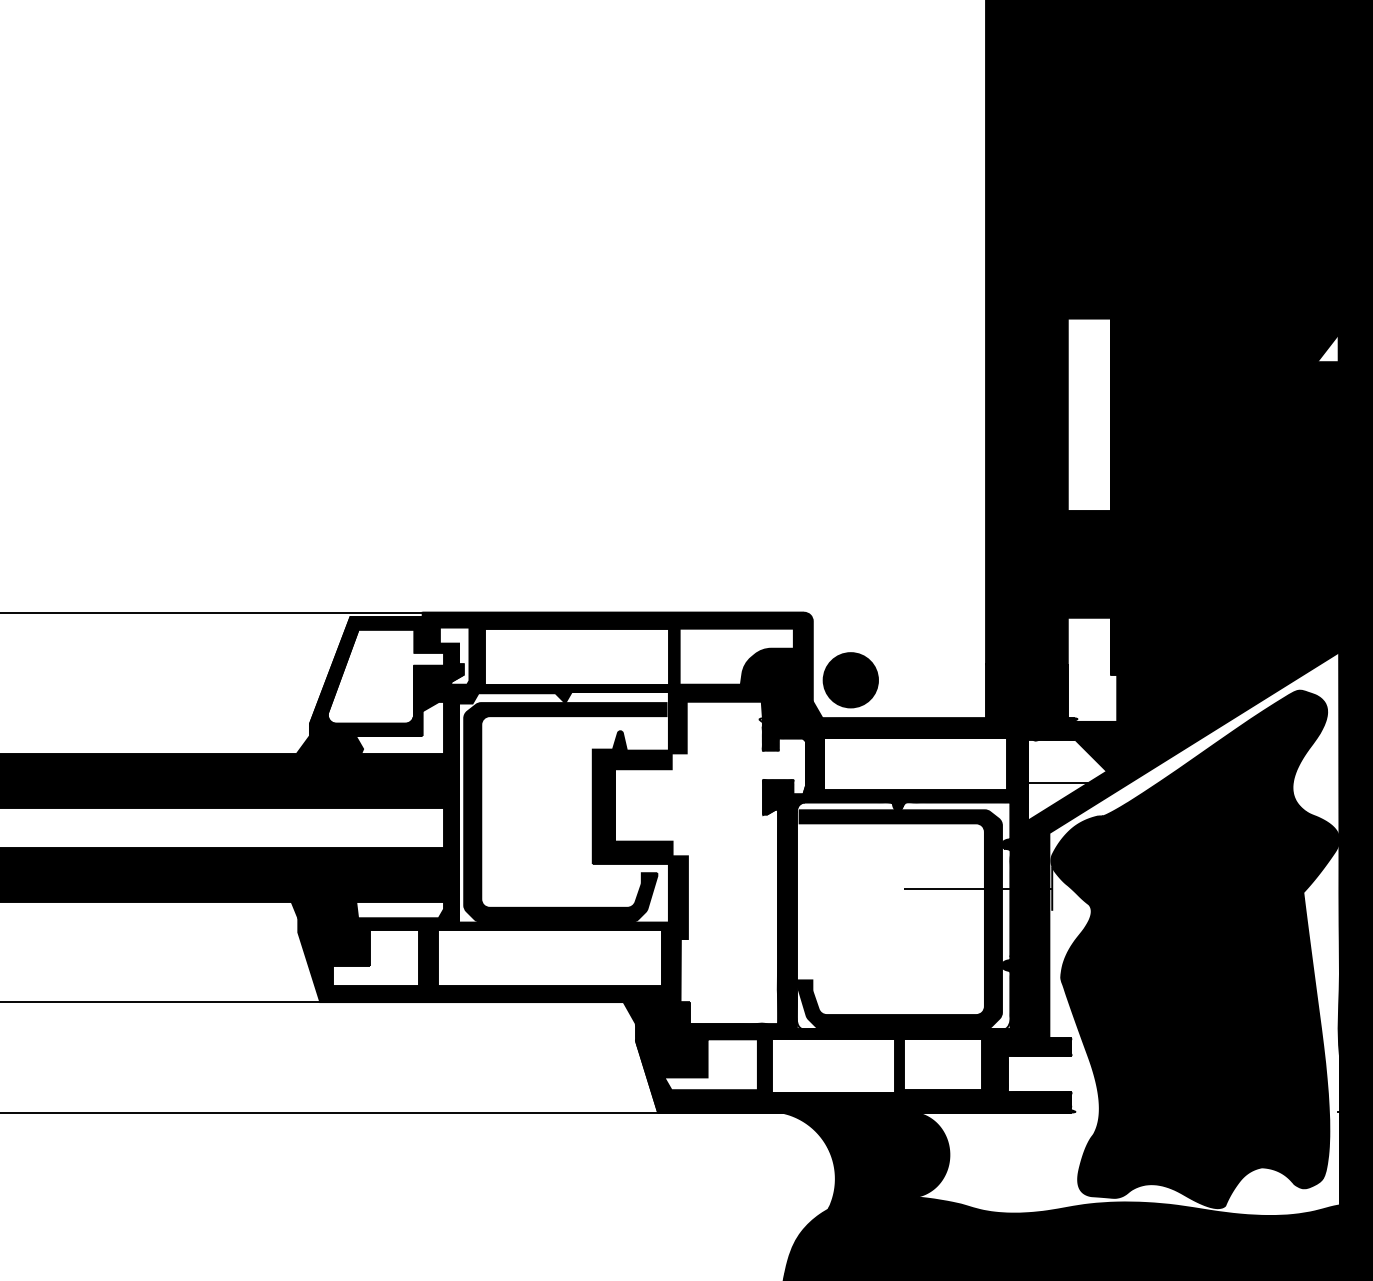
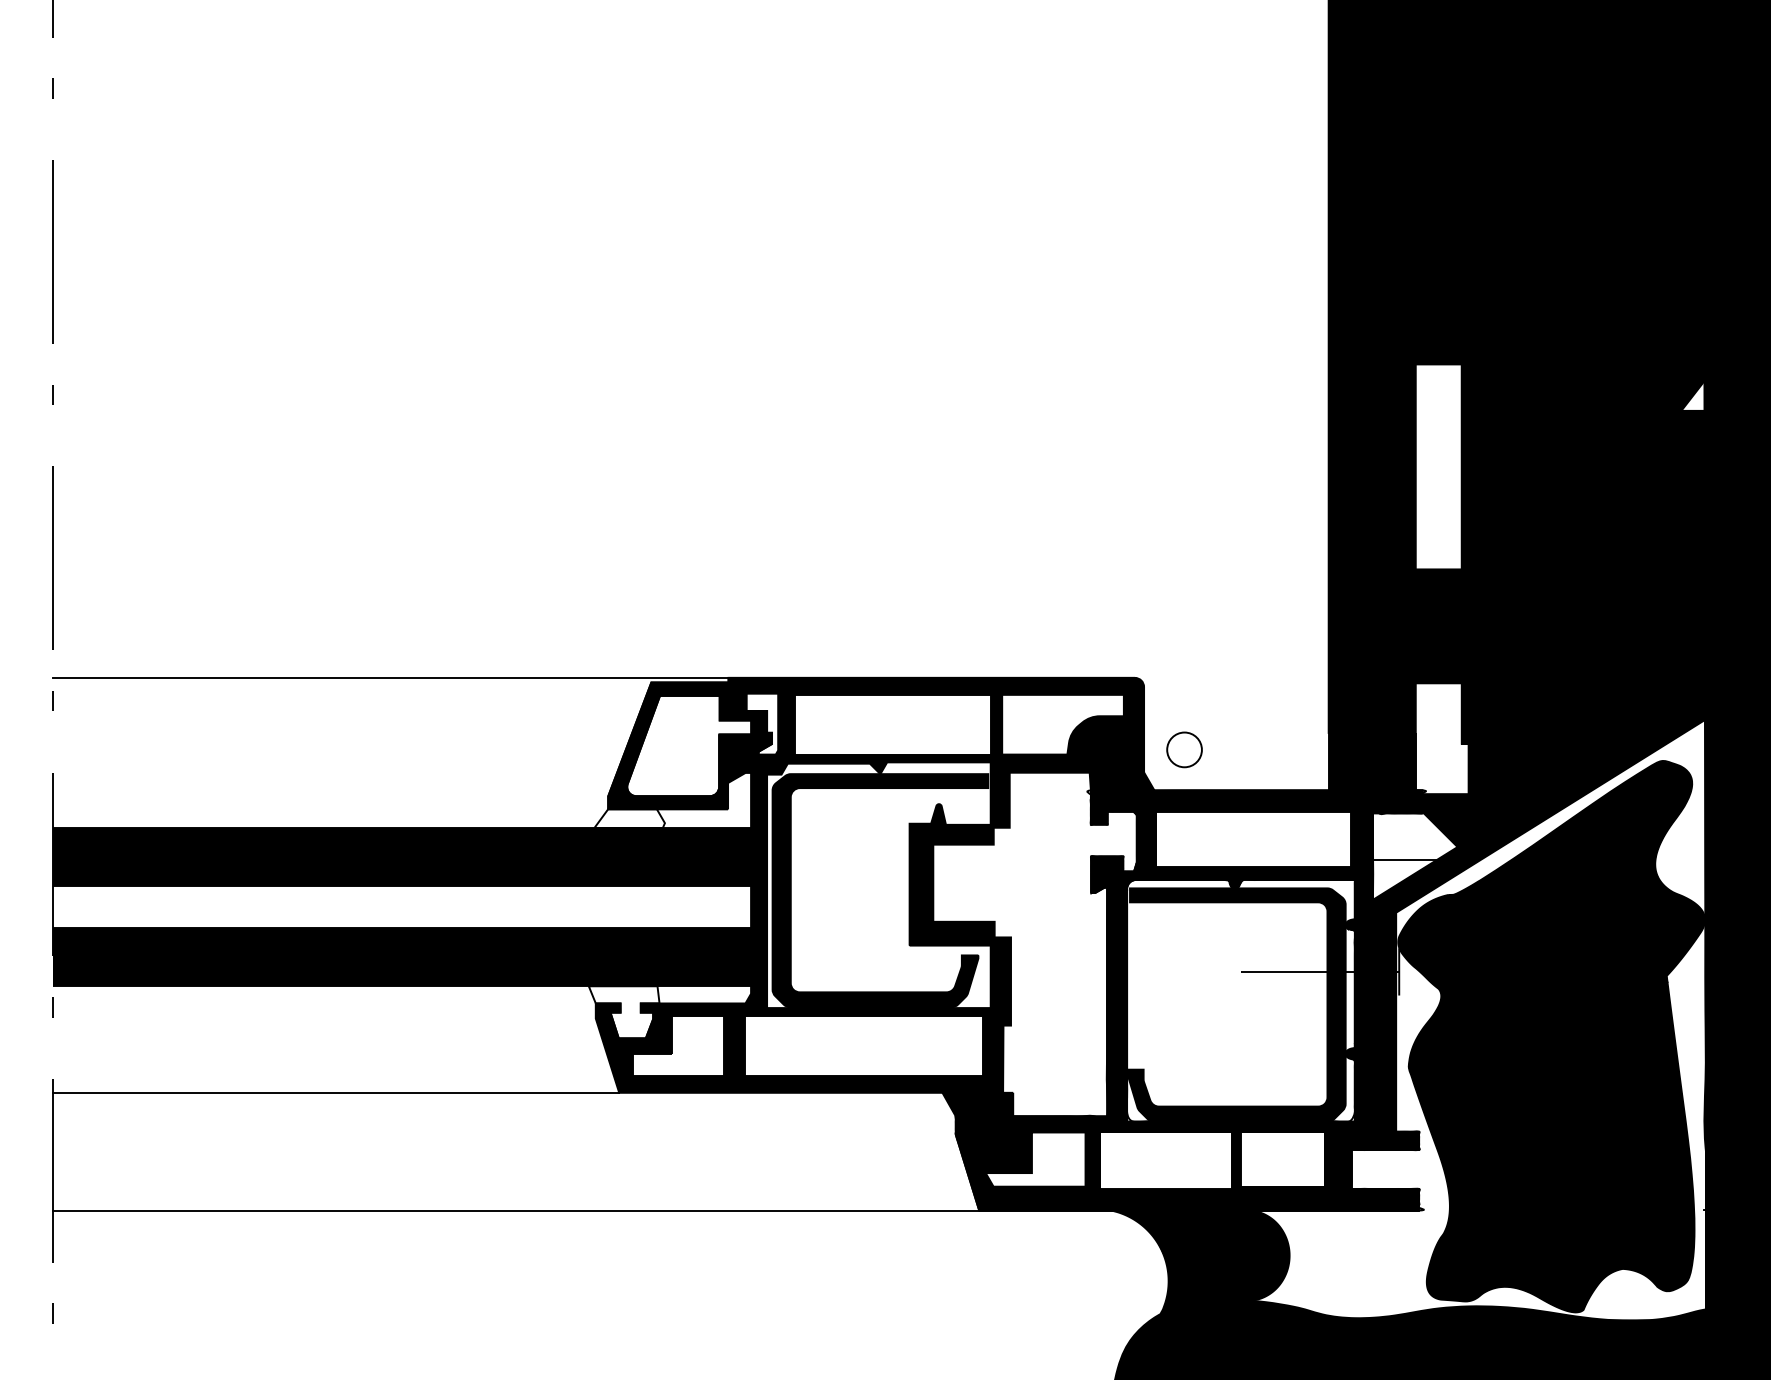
part: (850, 679) -> (1184, 749), size x0.6
fill: (329, 744) -> (629, 818), removed
fill: (324, 926) -> (623, 1012), removed

